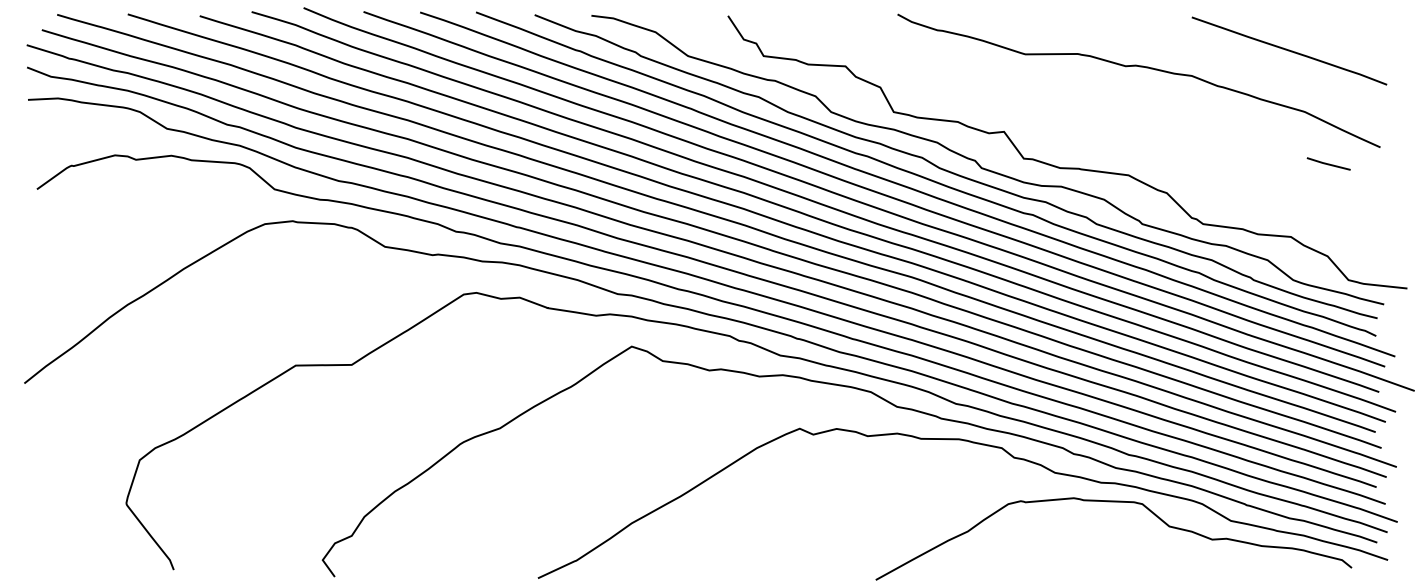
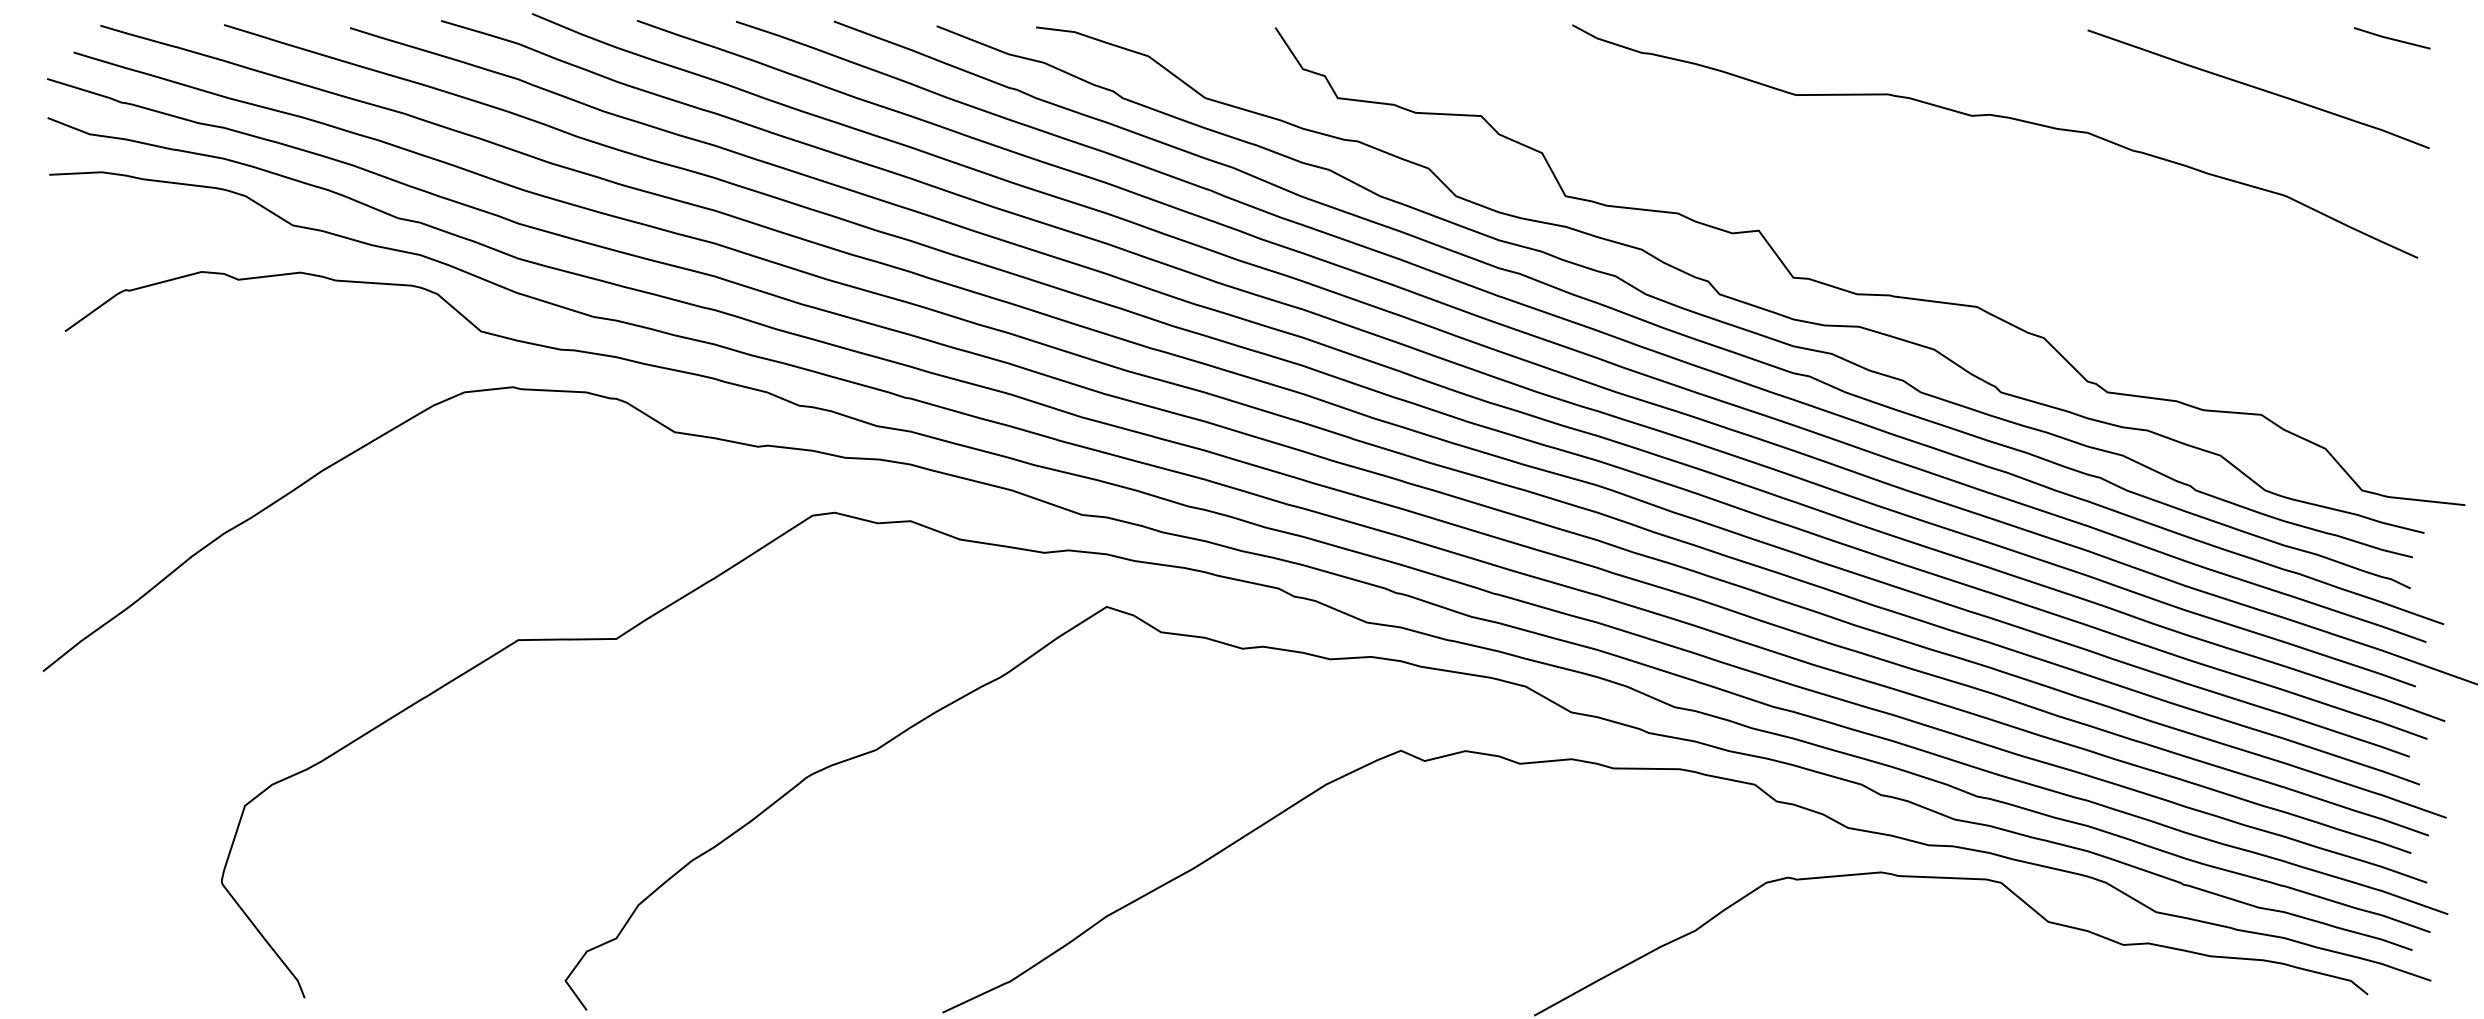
line: (1328, 163) -> (2391, 37), moved

